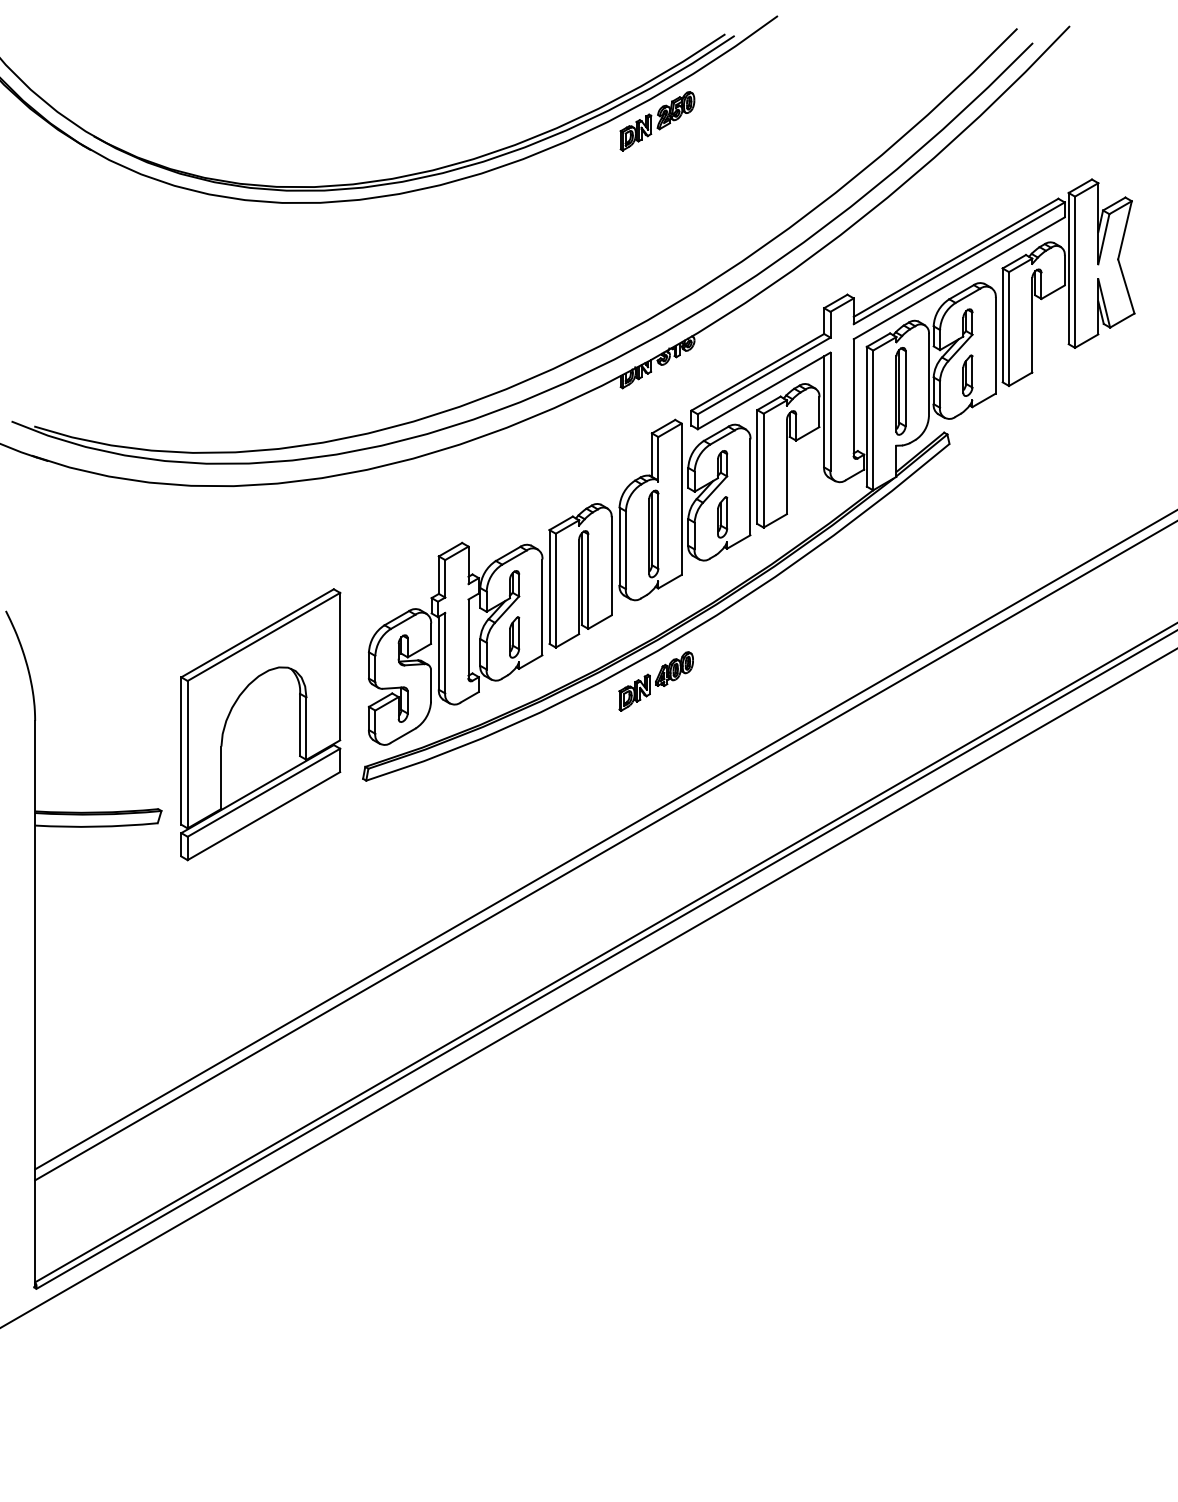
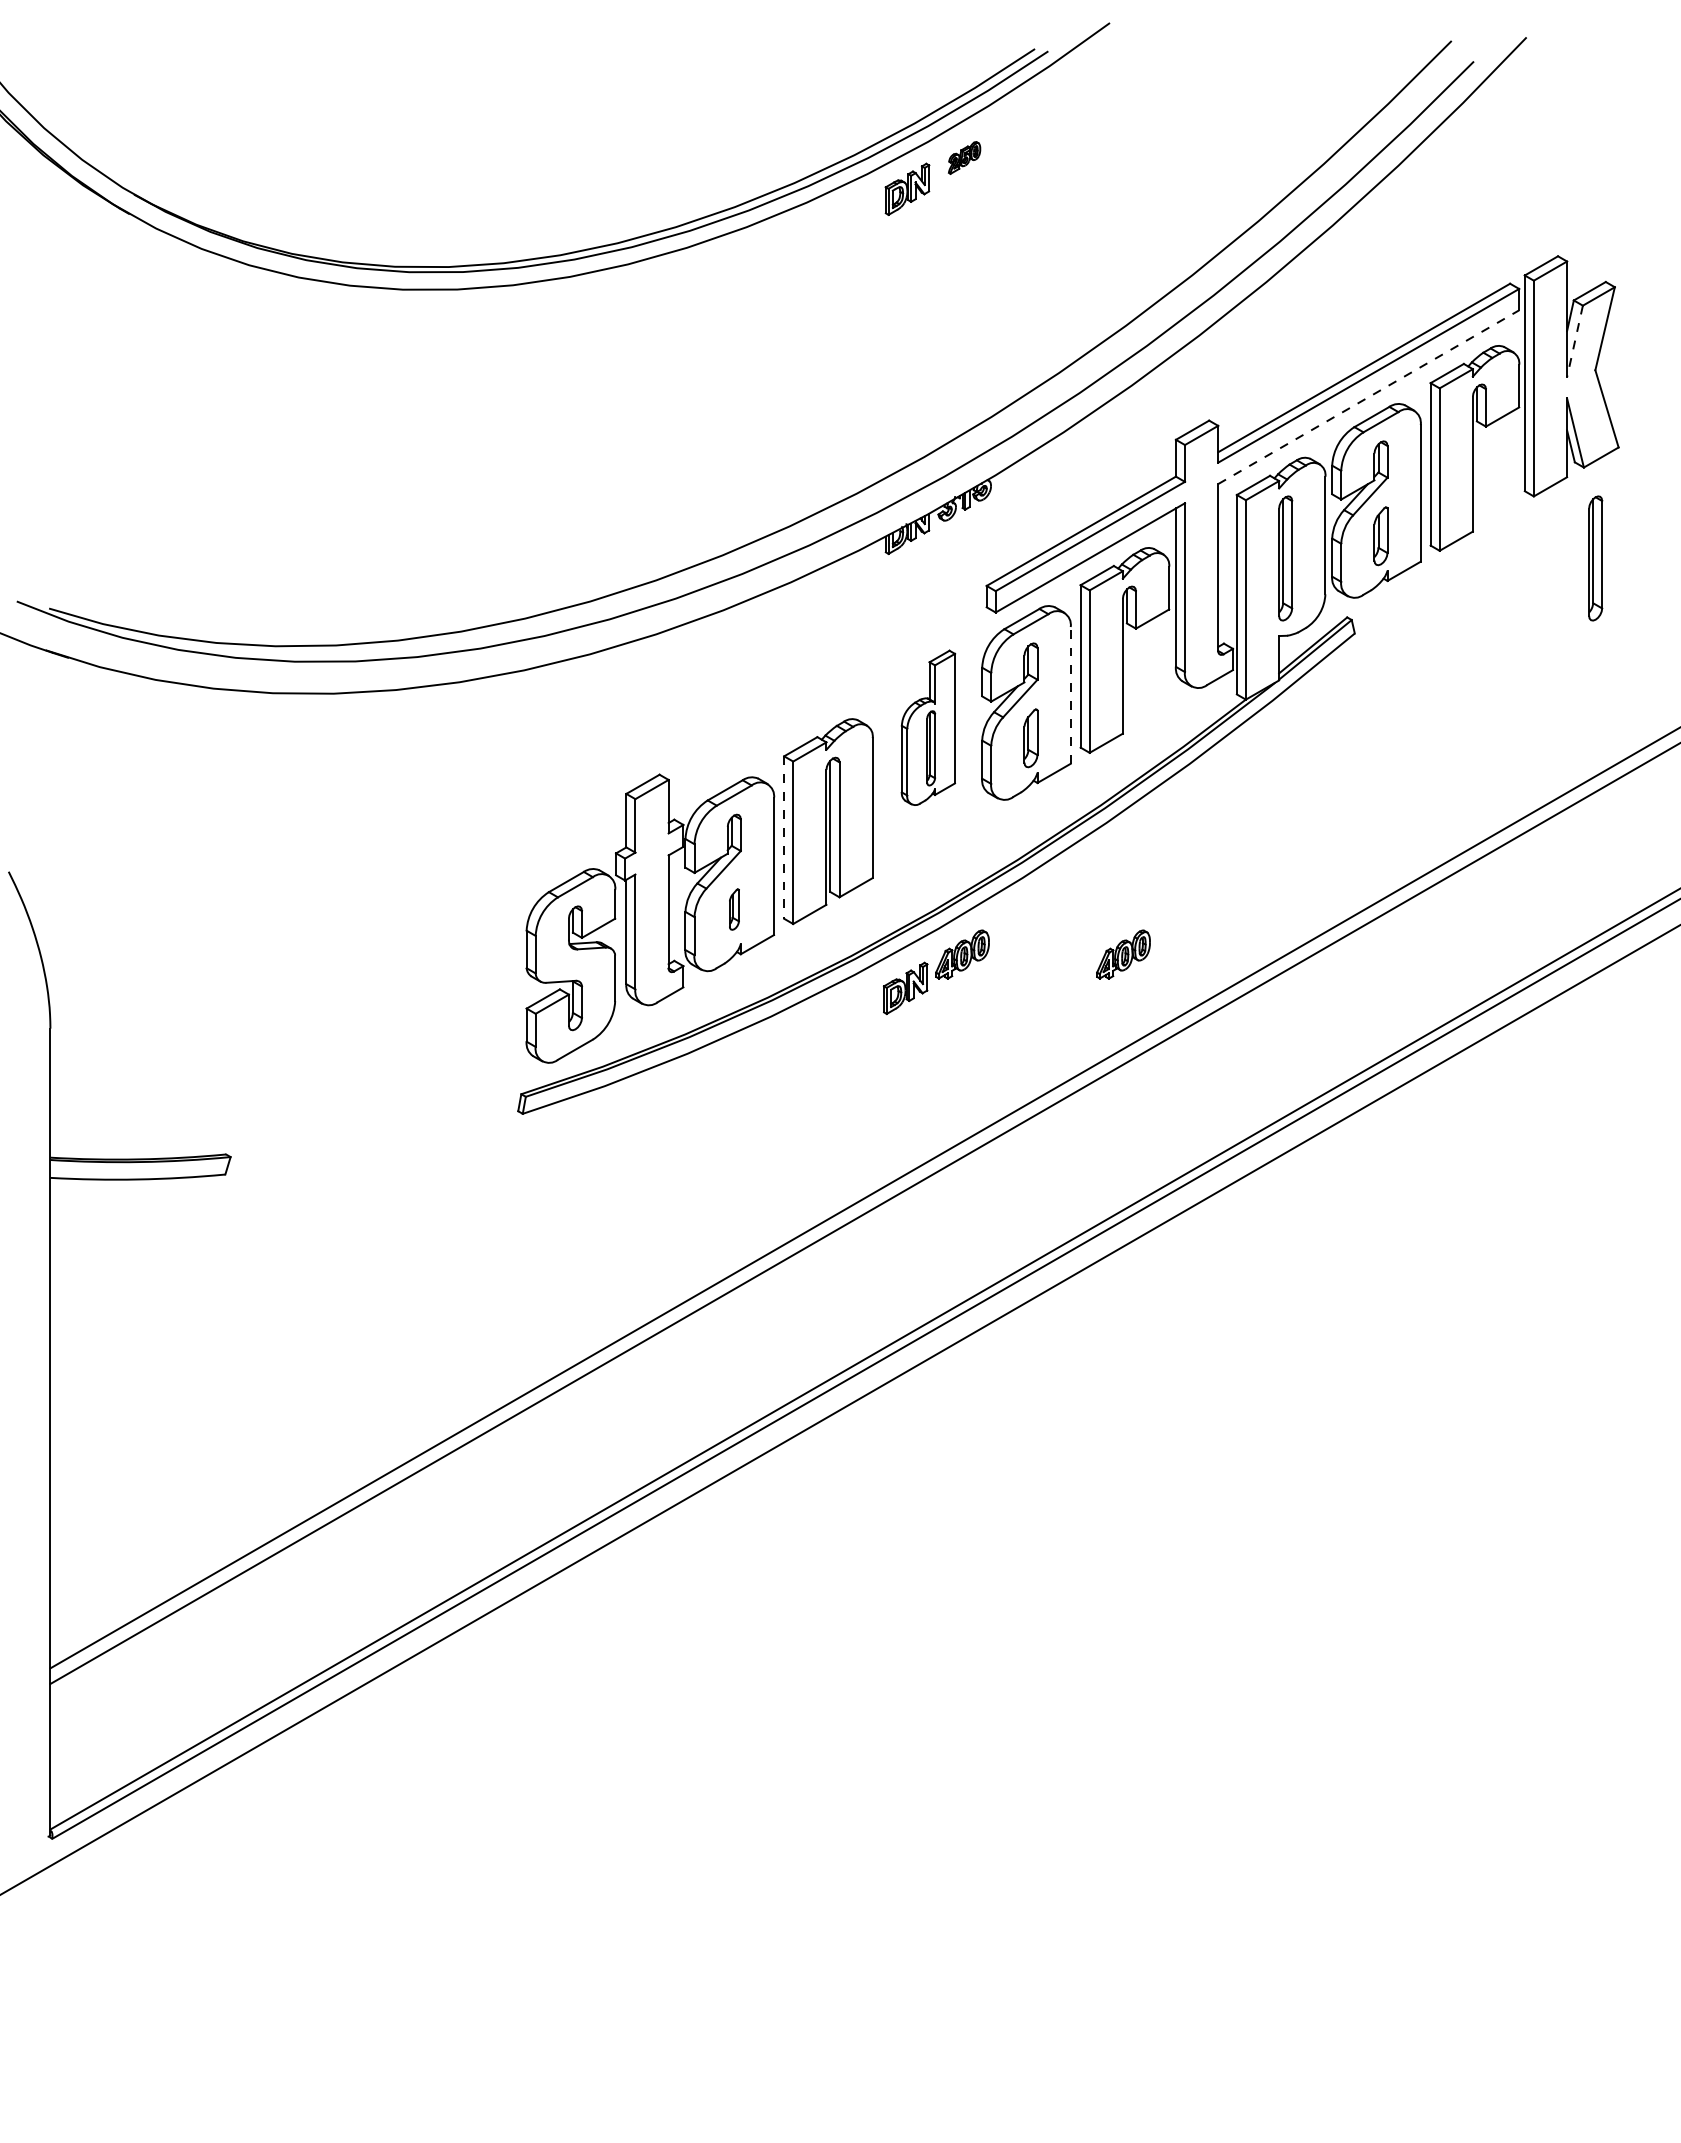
part: (675, 110) -> (964, 157), size x0.6
line: (1103, 239) -> (1574, 341), solid -> dashed
line: (959, 278) -> (1368, 397), solid -> dashed
part: (1118, 391) -> (1595, 558), added
line: (750, 486) -> (1070, 694), solid -> dashed
part: (650, 509) -> (928, 727), size x0.6
line: (549, 587) -> (784, 838), solid -> dashed
part: (514, 637) -> (734, 909), size x0.7
part: (787, 668) -> (1123, 954), added
part: (260, 724) -> (371, 1033), removed

